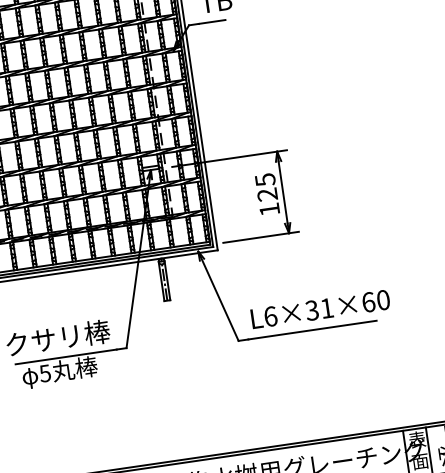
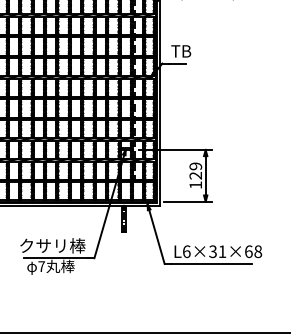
text: (264, 180) -> (195, 166), 125 -> 129
text: (383, 299) -> (258, 251), L6×31×60 -> L6×31×68
text: (44, 373) -> (41, 266), 5 -> 7

